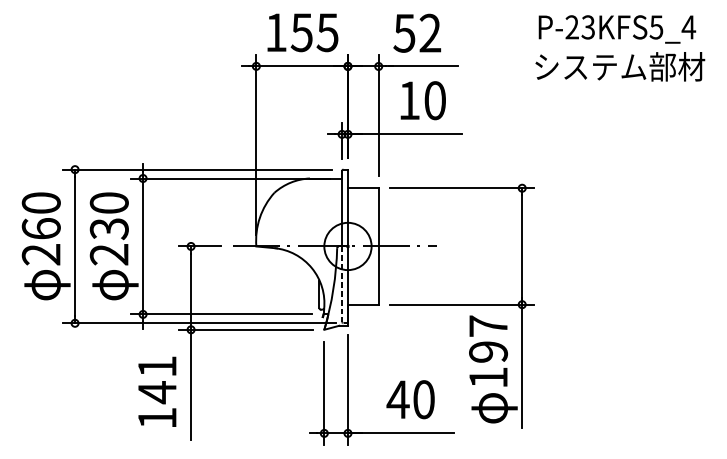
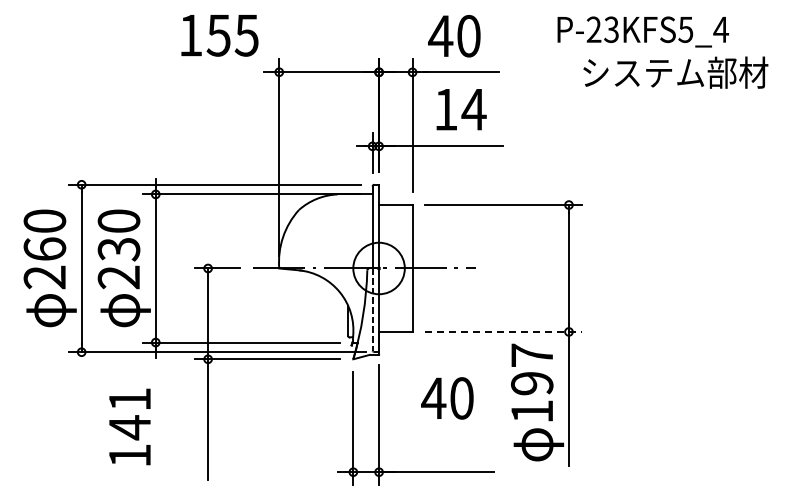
text: (617, 29) -> (643, 32), moved
text: (302, 32) -> (219, 35), moved
text: (416, 32) -> (453, 35), 52 -> 40
text: (434, 100) -> (473, 109), 10 -> 14
line: (462, 304) -> (503, 331), solid -> dashed
text: (157, 391) -> (130, 426), moved
text: (410, 399) -> (447, 398), moved

